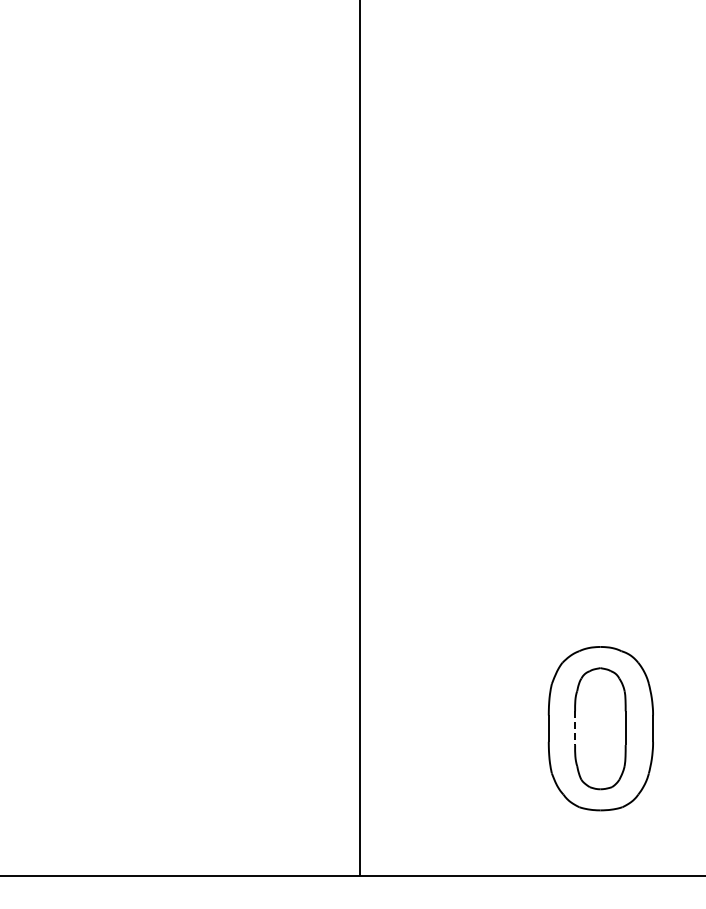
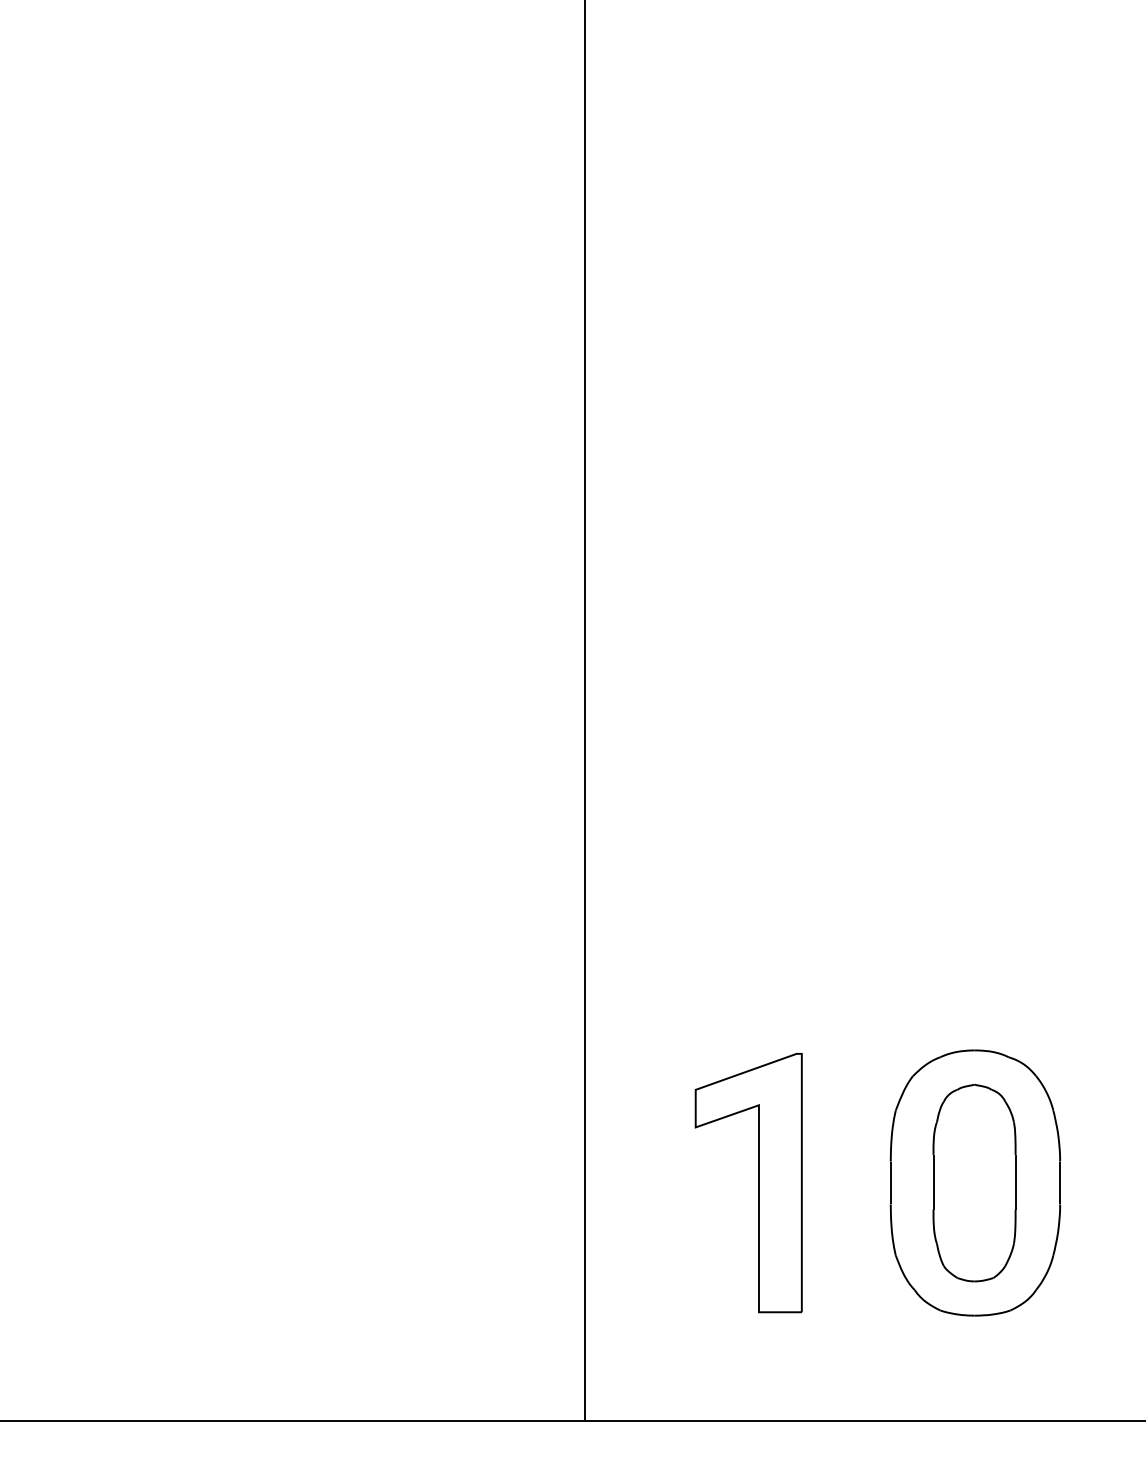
part: (460, 728) -> (747, 1182), added
line: (575, 728) -> (934, 1182), dashed -> solid

